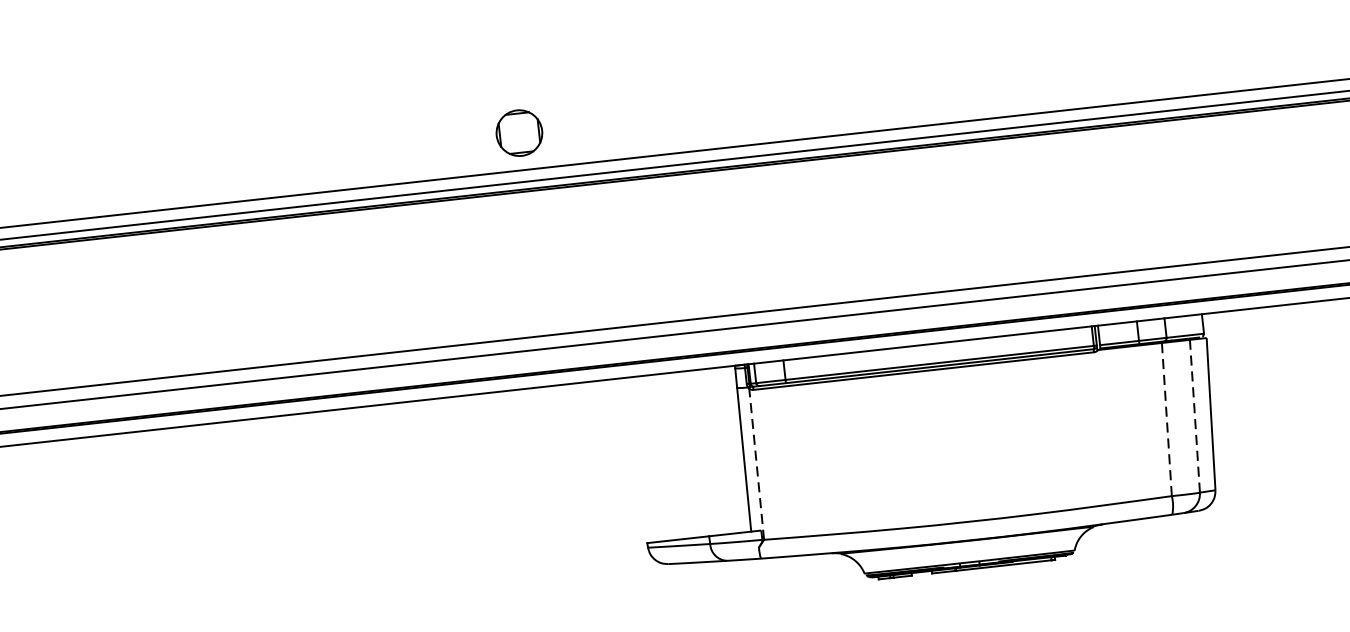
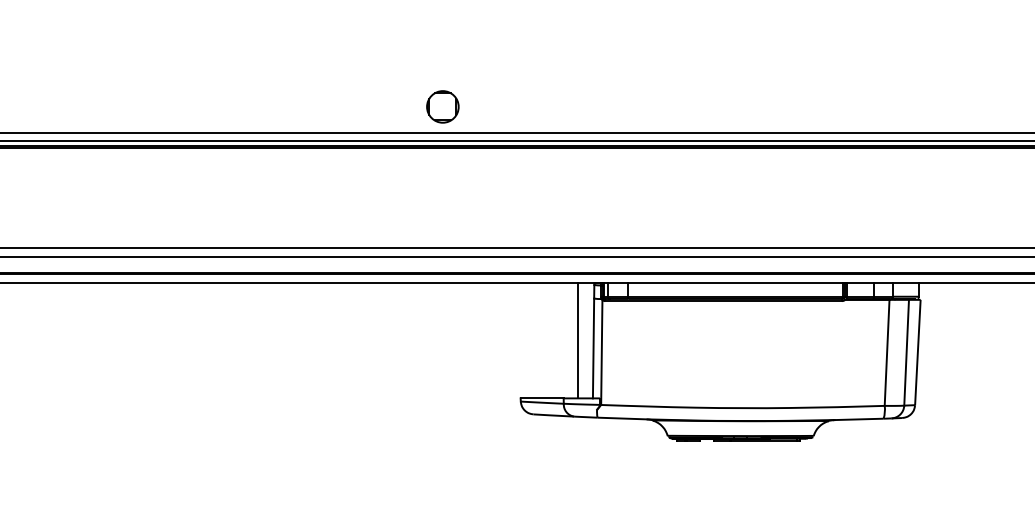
part: (518, 132) -> (442, 106), moved
line: (1194, 415) -> (906, 352), dashed -> solid
line: (1167, 418) -> (887, 352), dashed -> solid
line: (719, 450) -> (577, 340), added
line: (756, 464) -> (601, 352), dashed -> solid

